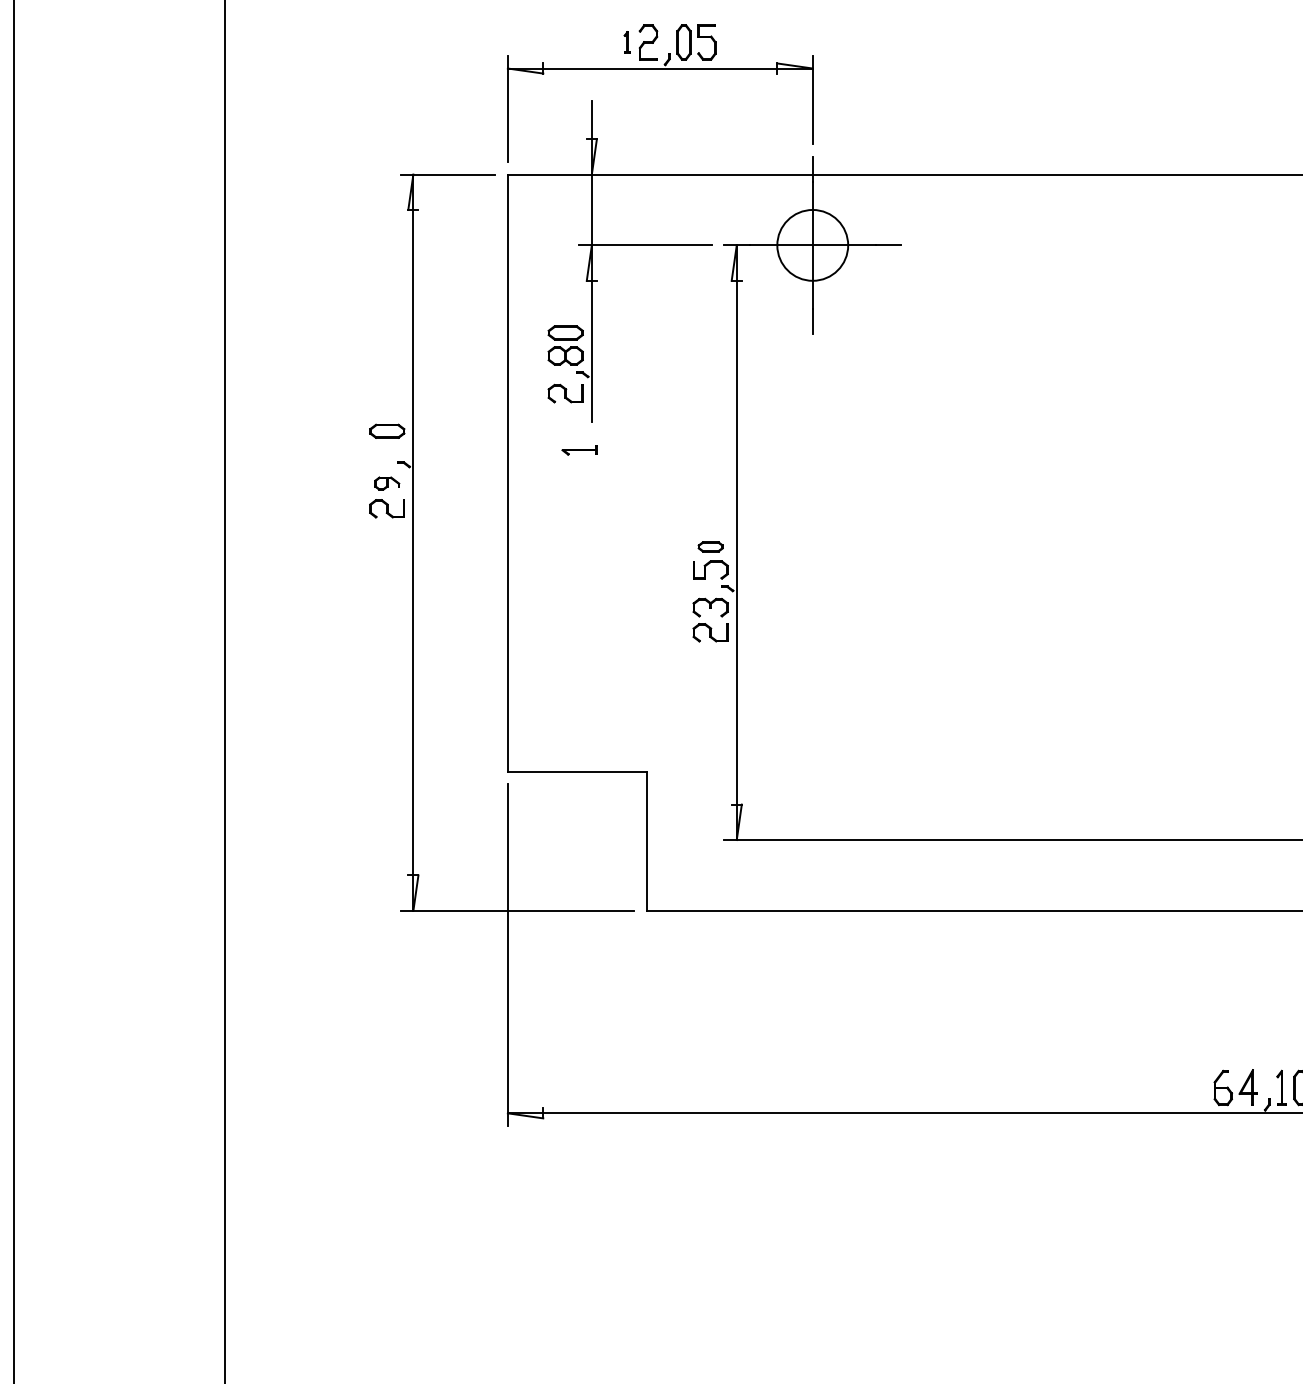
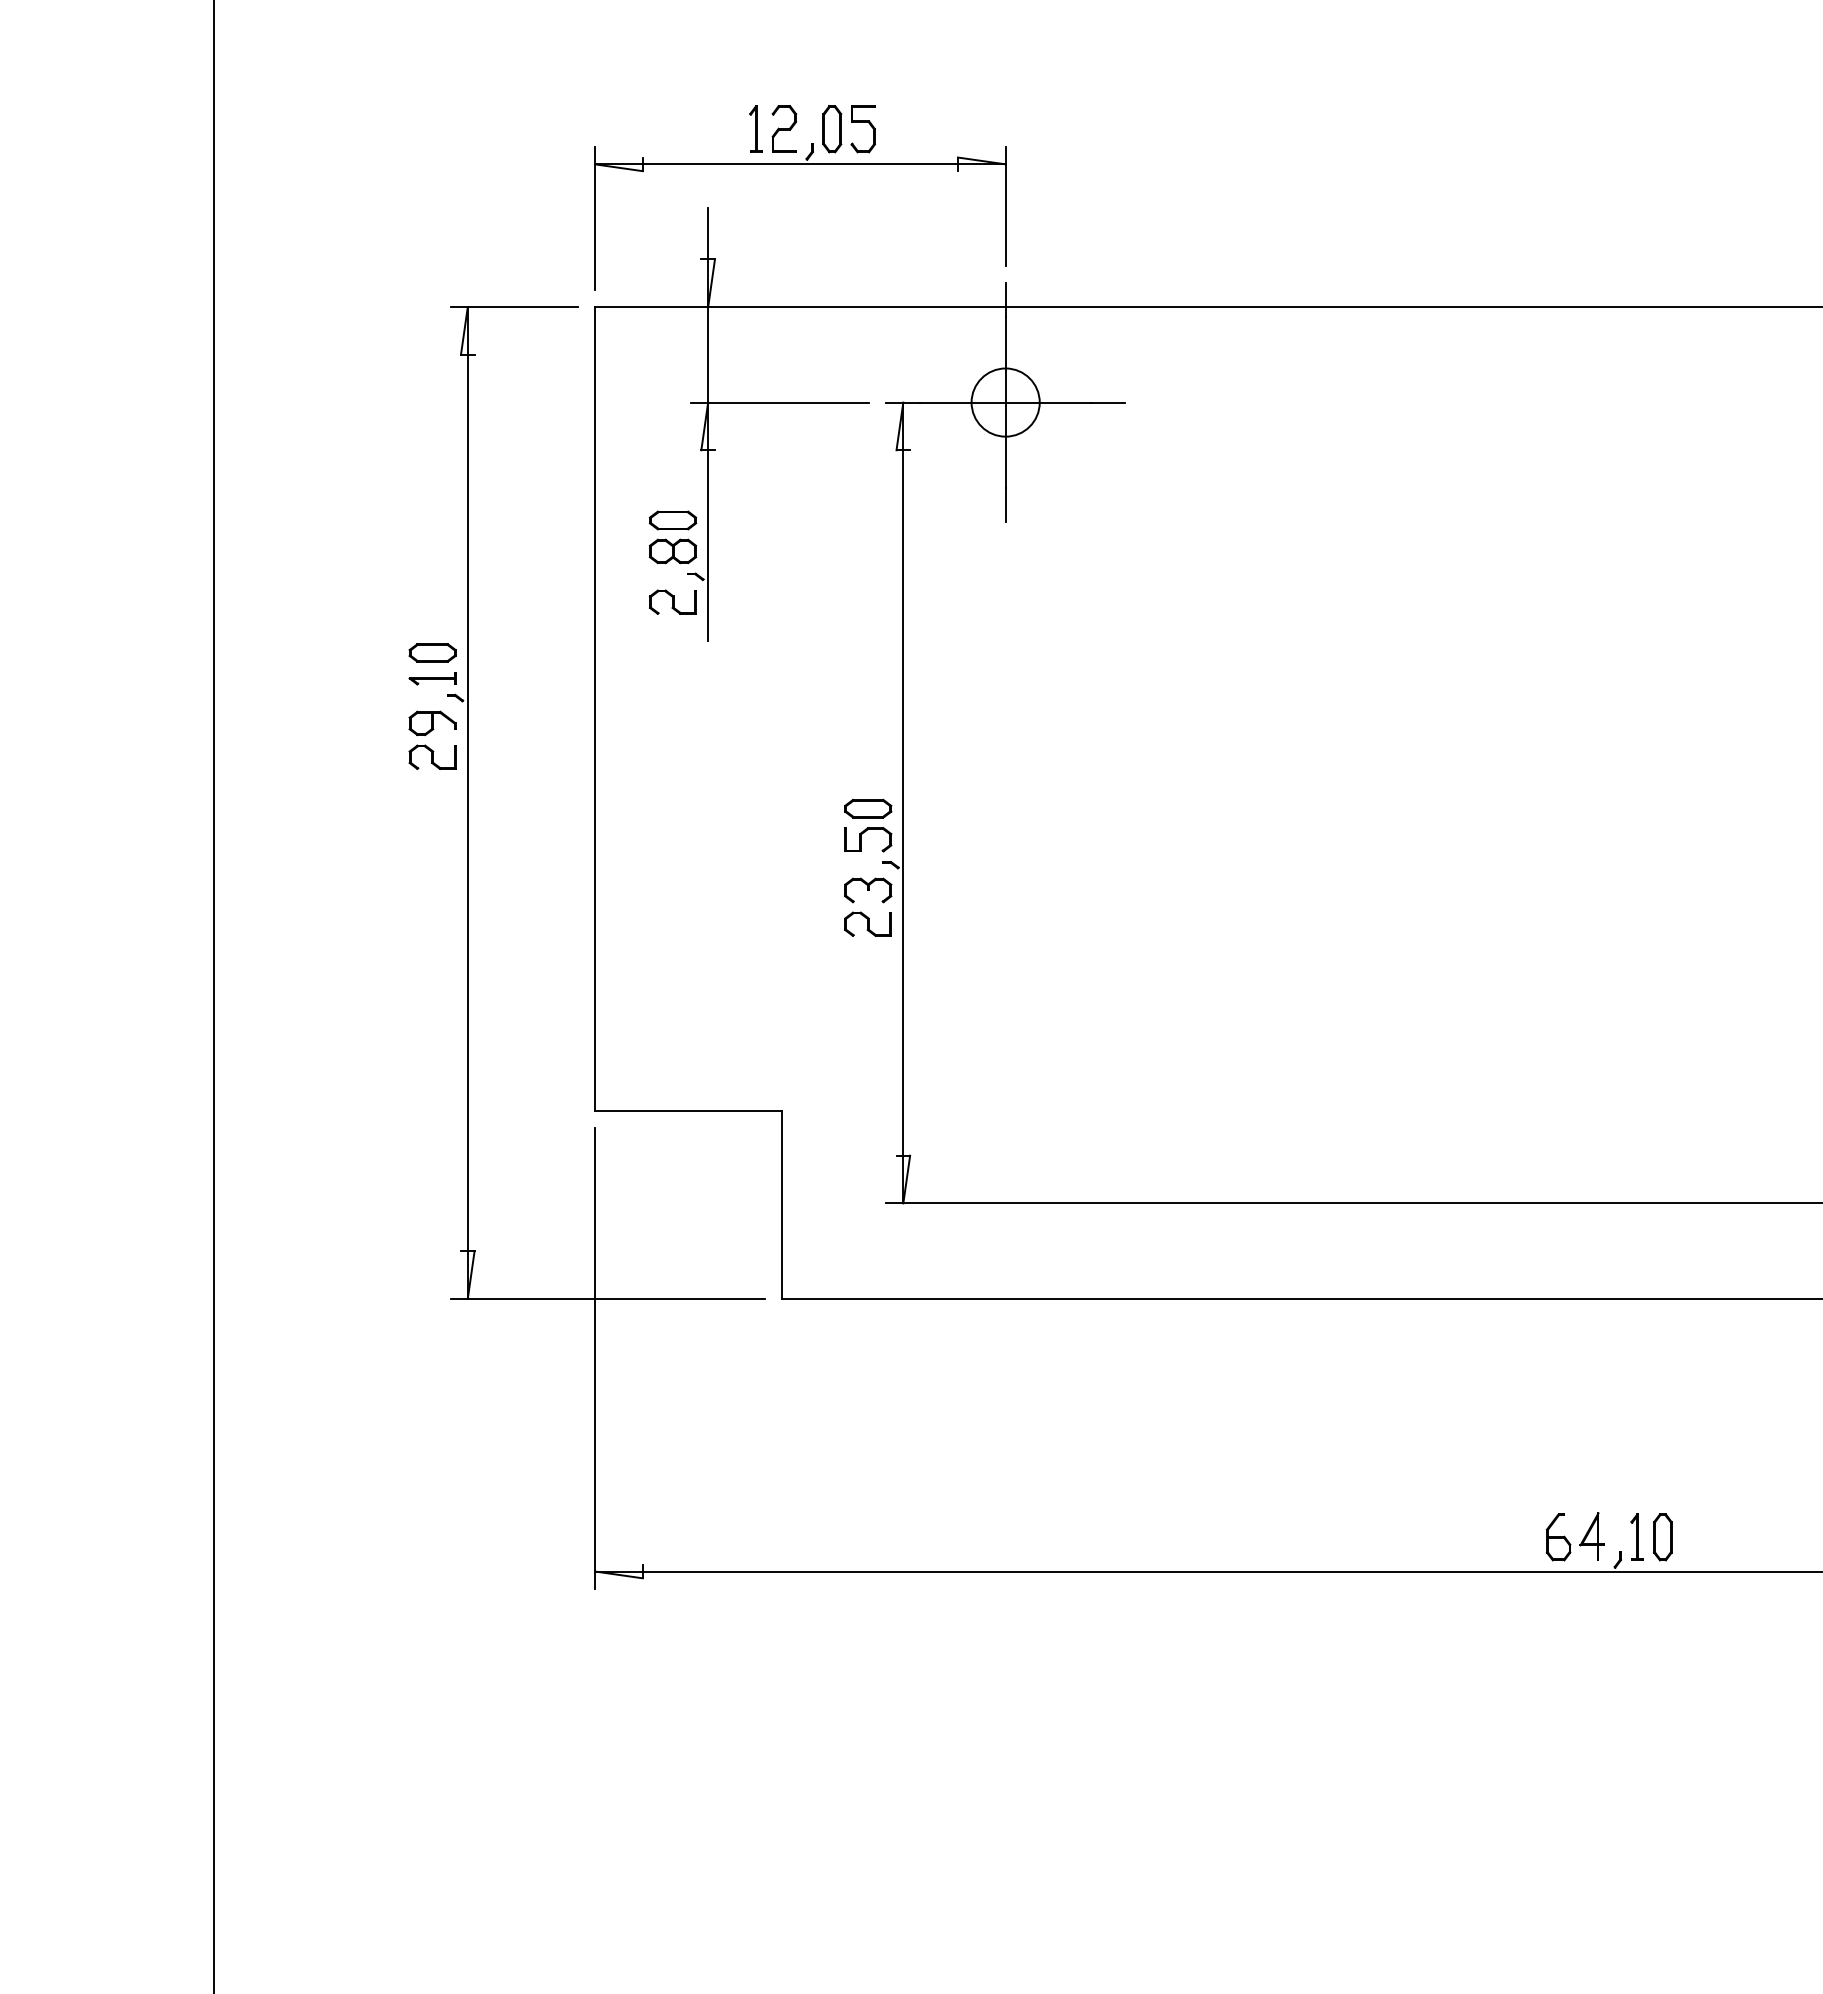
part: (627, 41) -> (755, 128), size x1.67
circle: (812, 245) -> (1005, 402), size x0.71
part: (579, 450) -> (432, 678), moved
part: (387, 483) -> (432, 723), size x1.43
part: (710, 546) -> (868, 808), size x1.43

